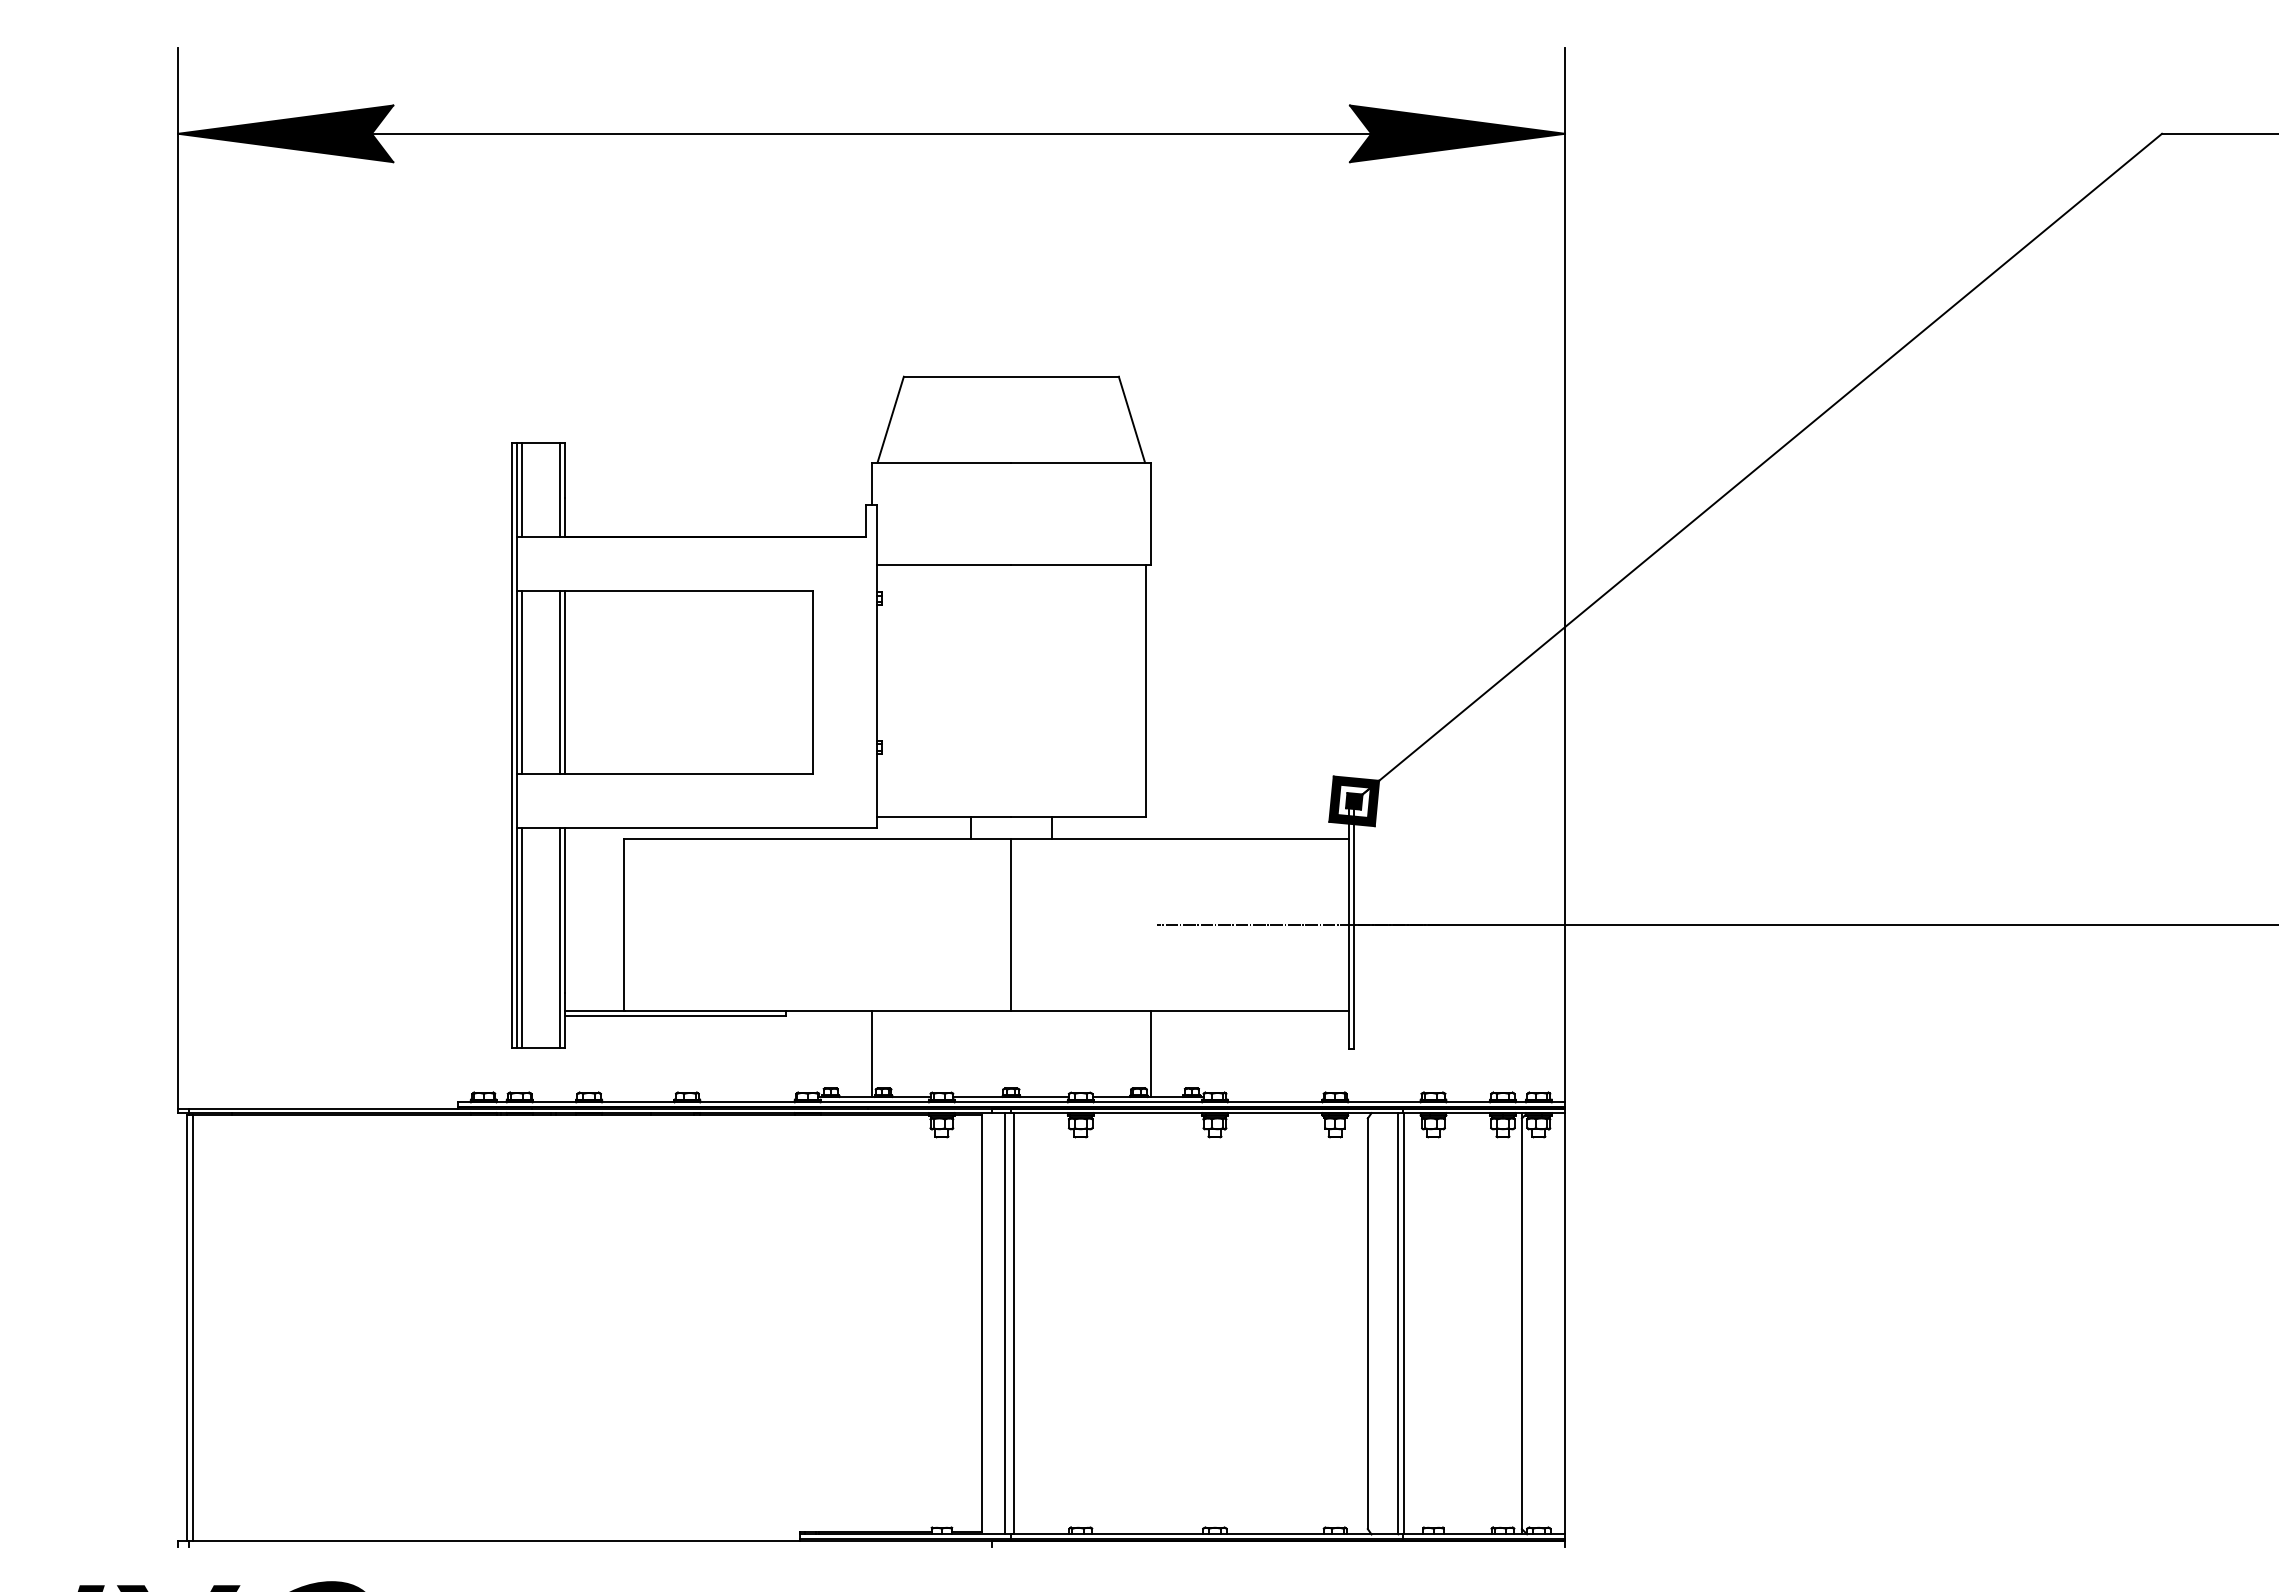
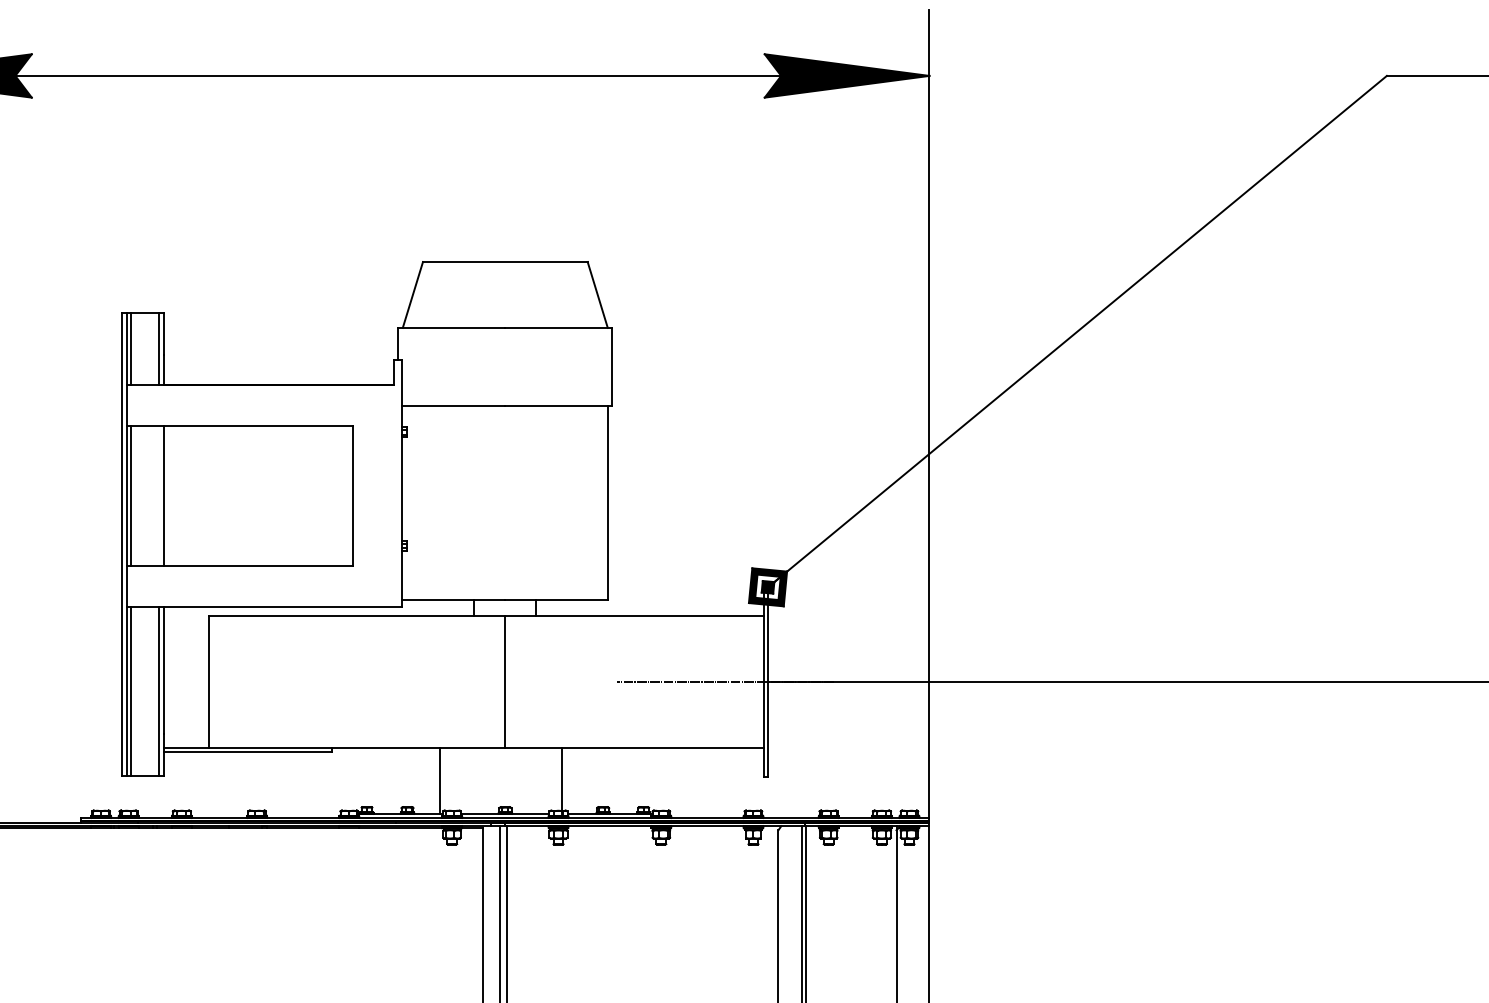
line: (559, 682) -> (159, 496), removed
line: (871, 1053) -> (440, 780), moved
line: (1151, 1053) -> (562, 780), moved

